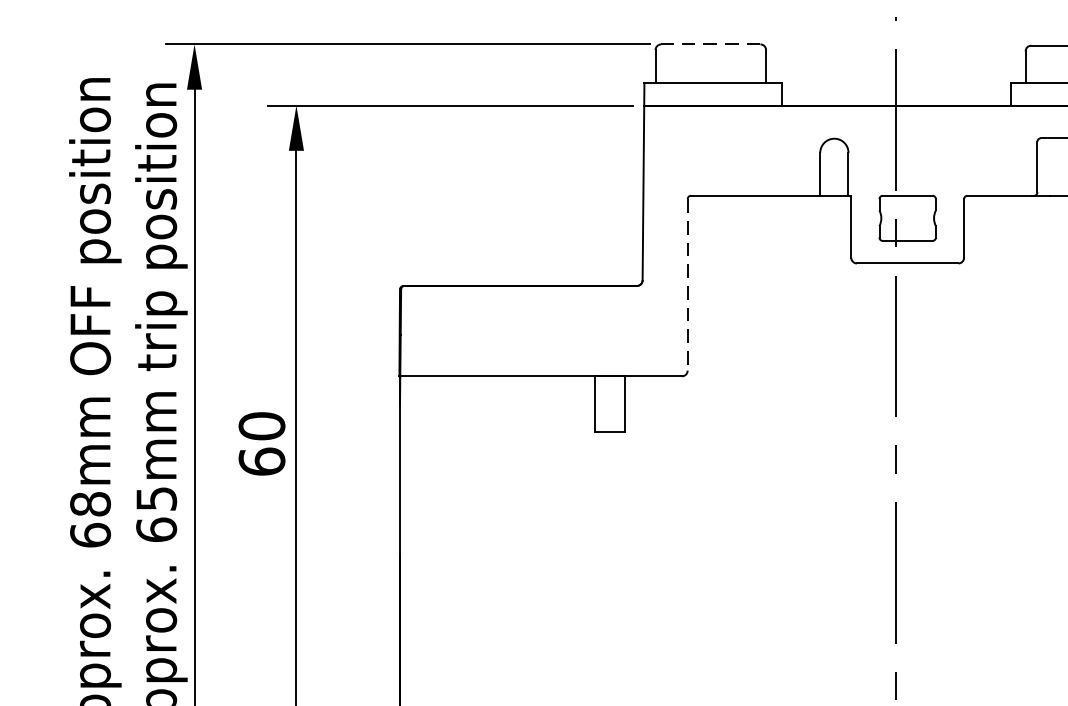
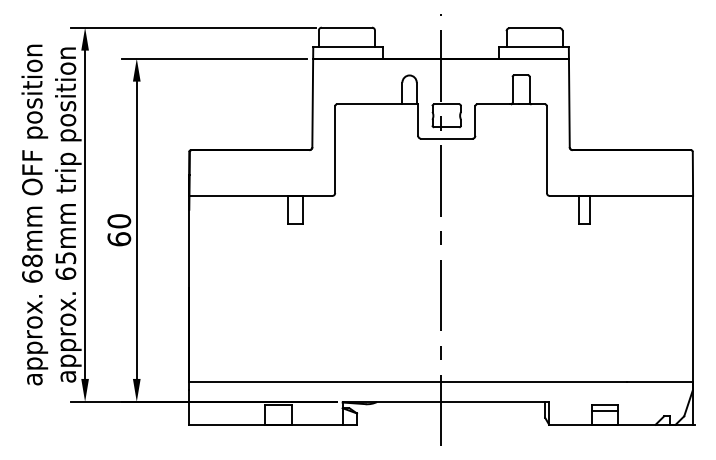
line: (709, 44) -> (346, 27), dashed -> solid
line: (688, 286) -> (335, 150), dashed -> solid

